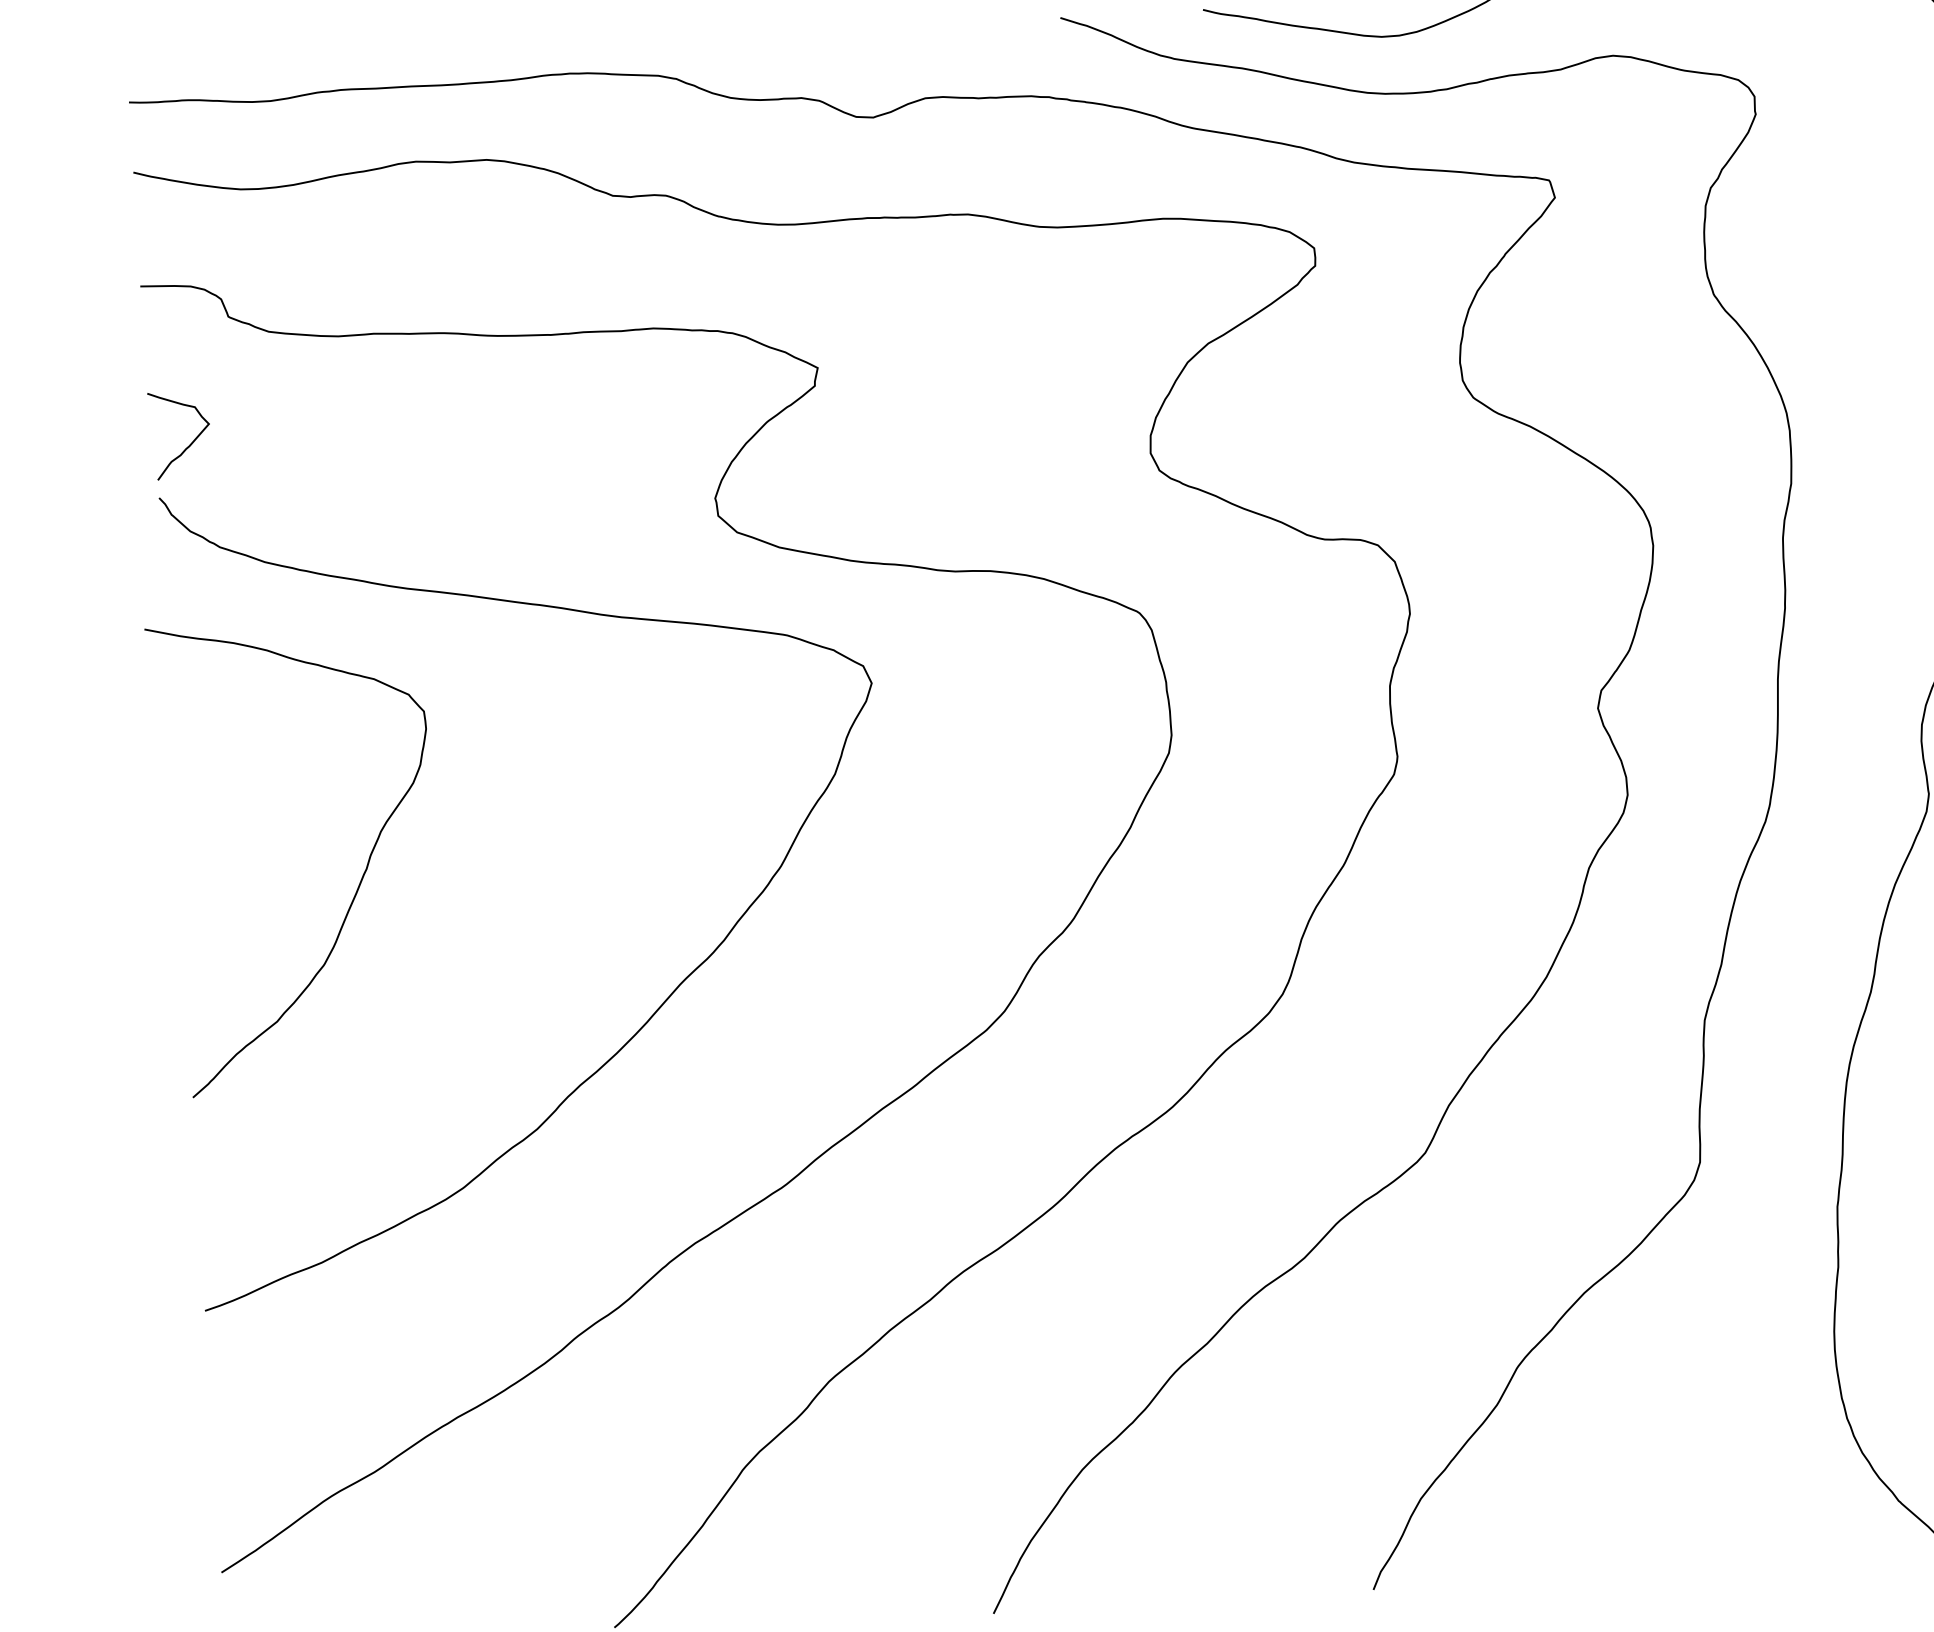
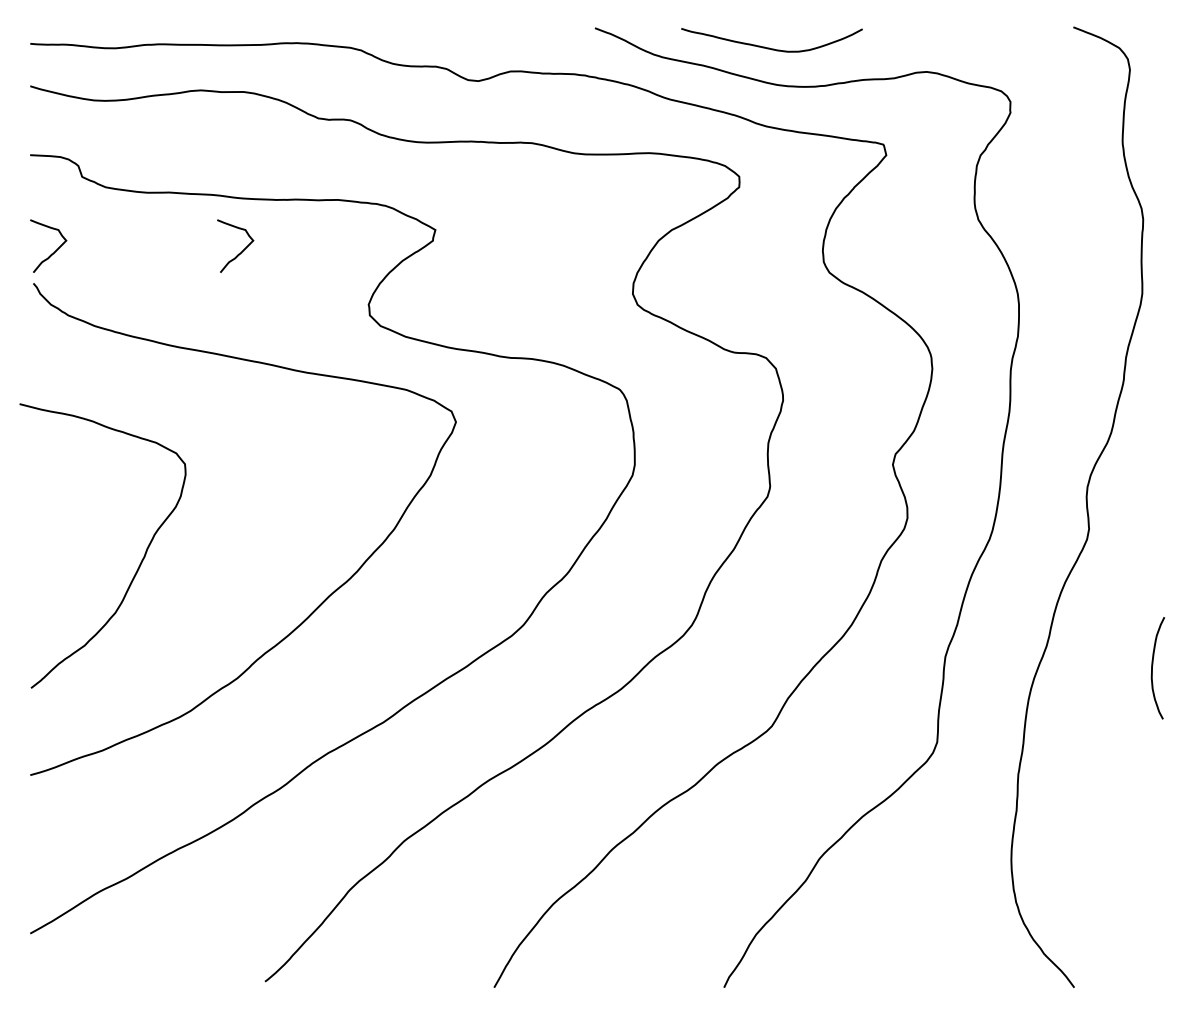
curve: (499, 423) -> (241, 251), added
curve: (359, 882) -> (139, 564), moved

